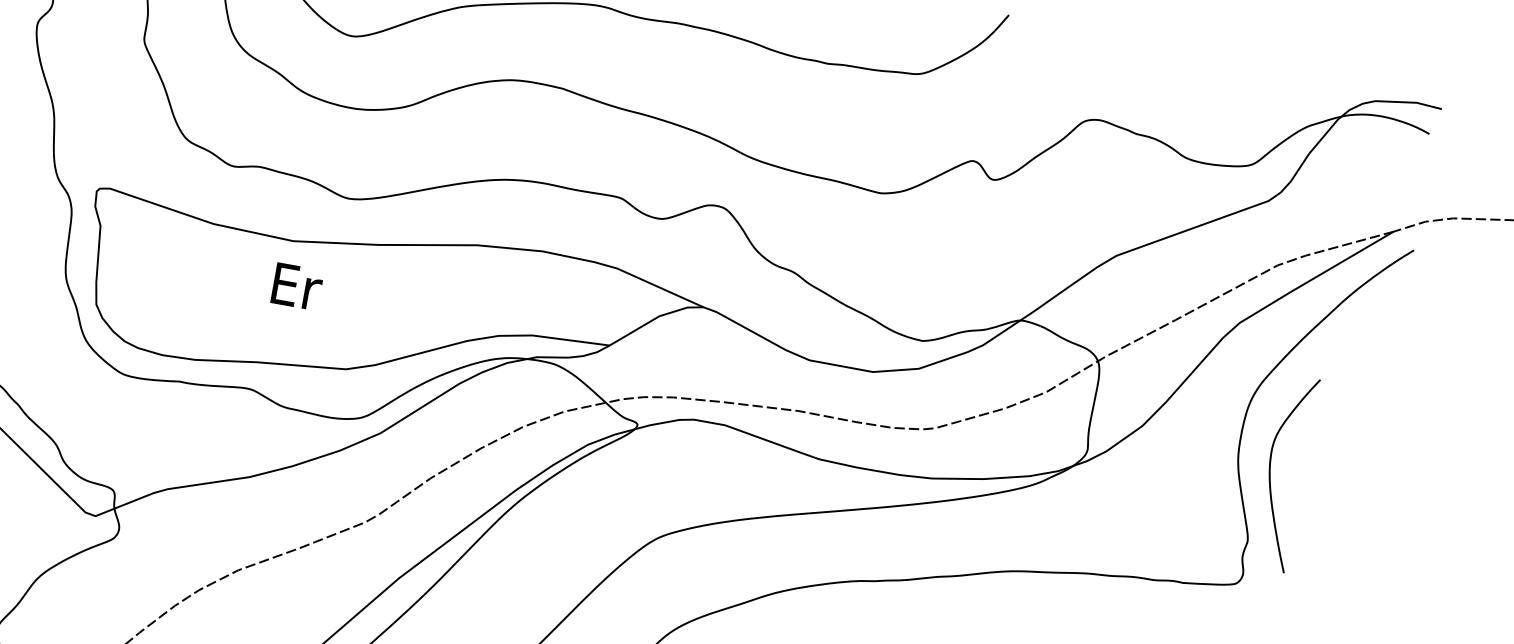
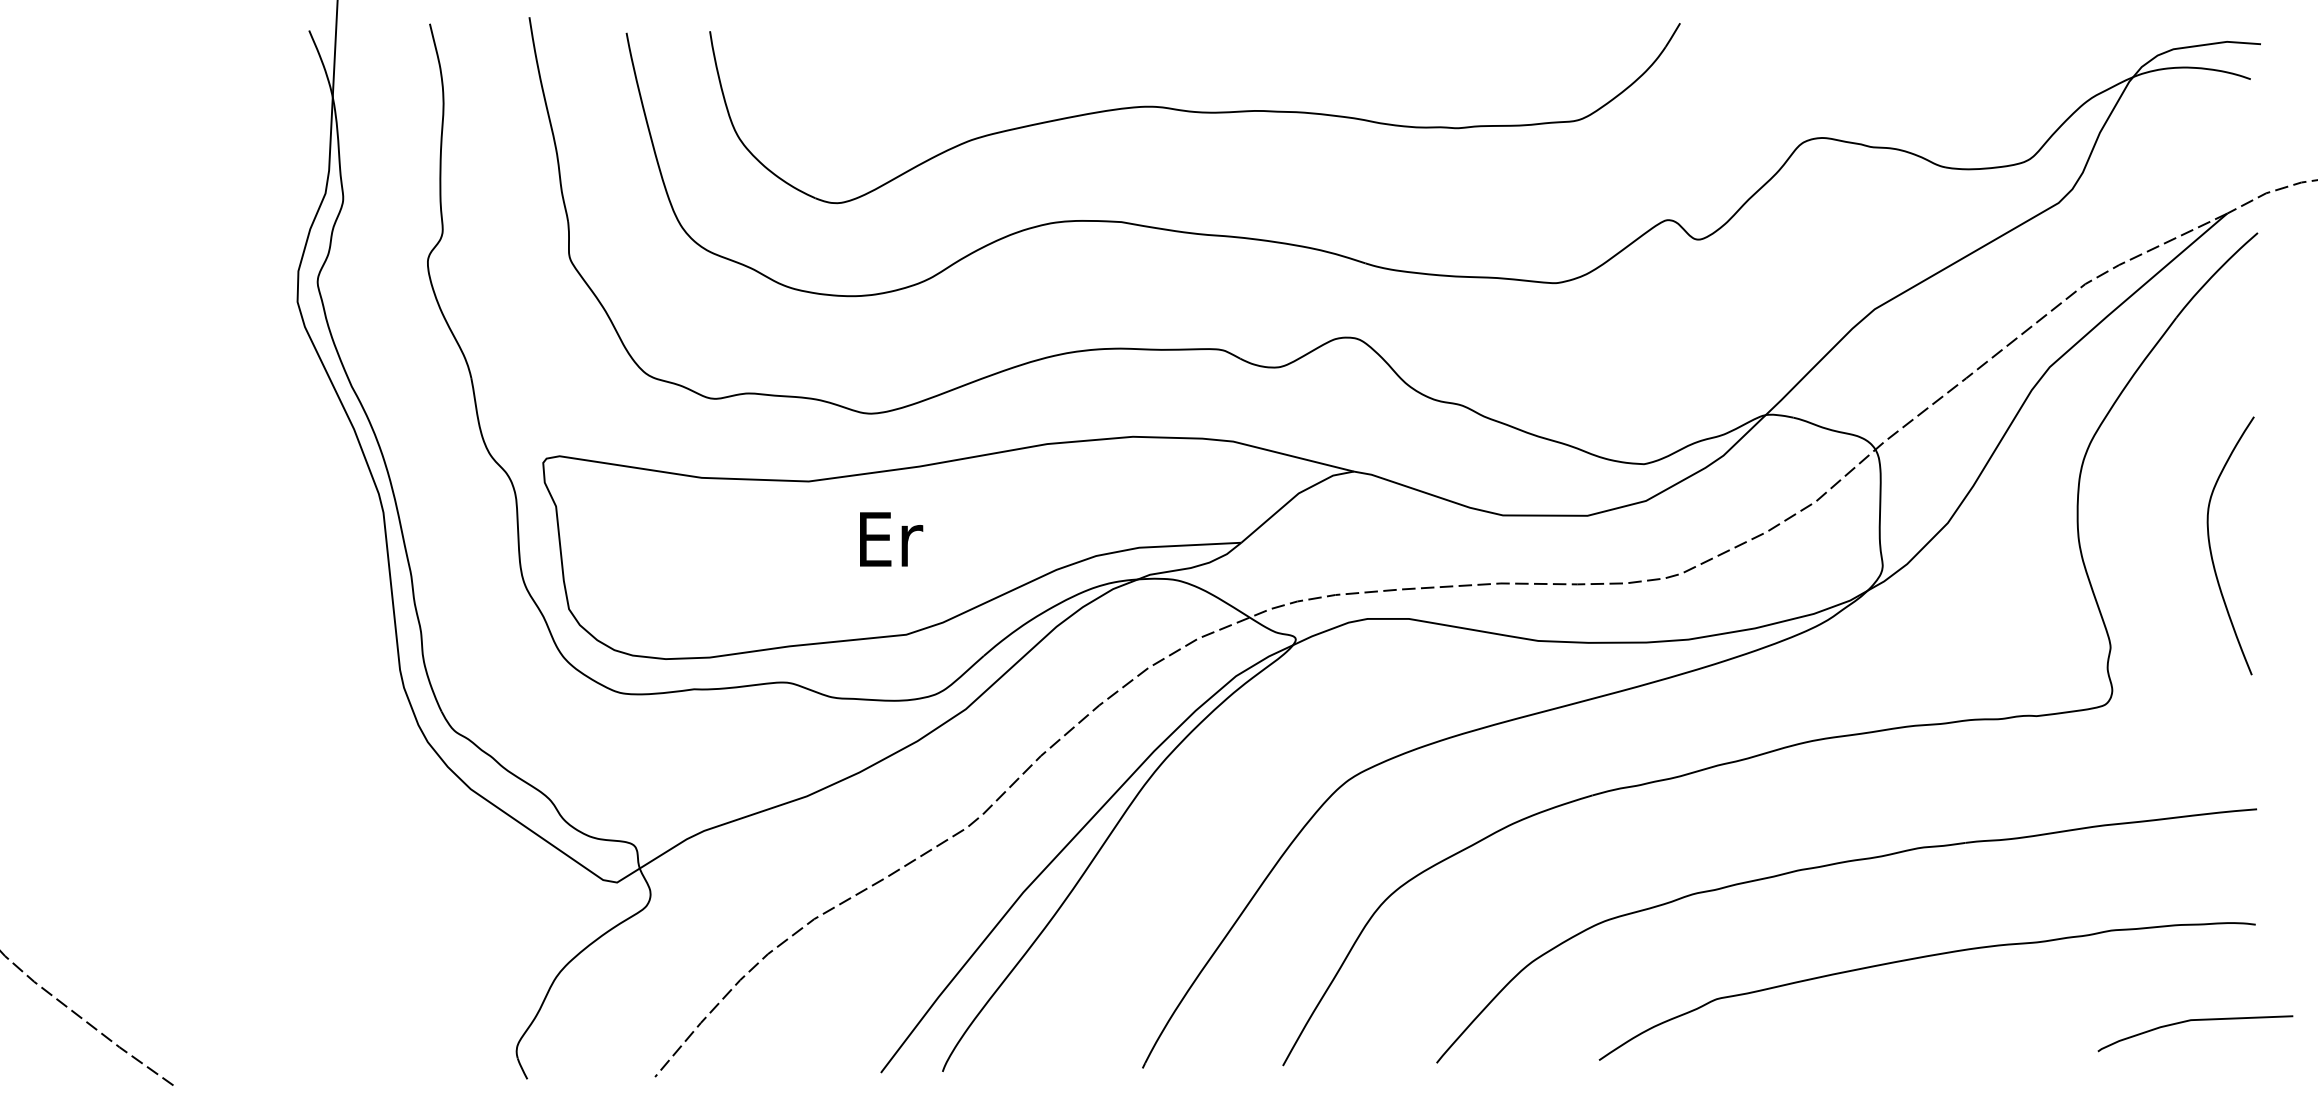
text: (297, 286) -> (891, 539), moved
curve: (1270, 472) -> (2211, 548), moved

